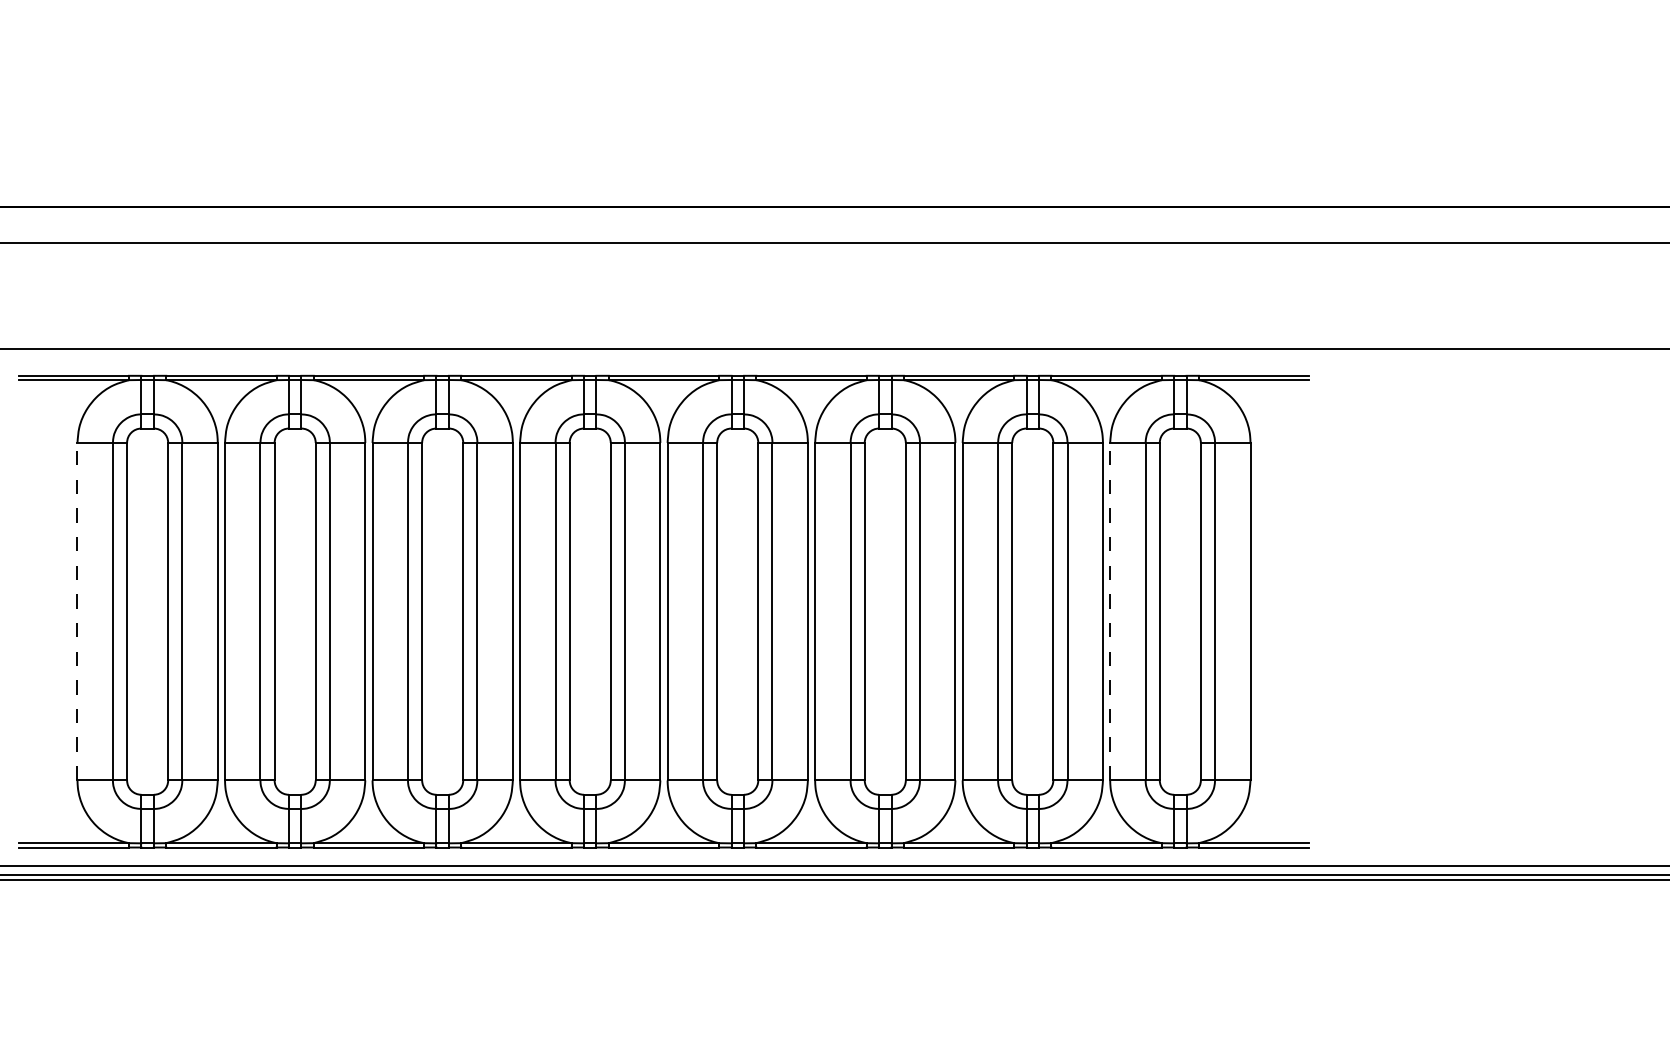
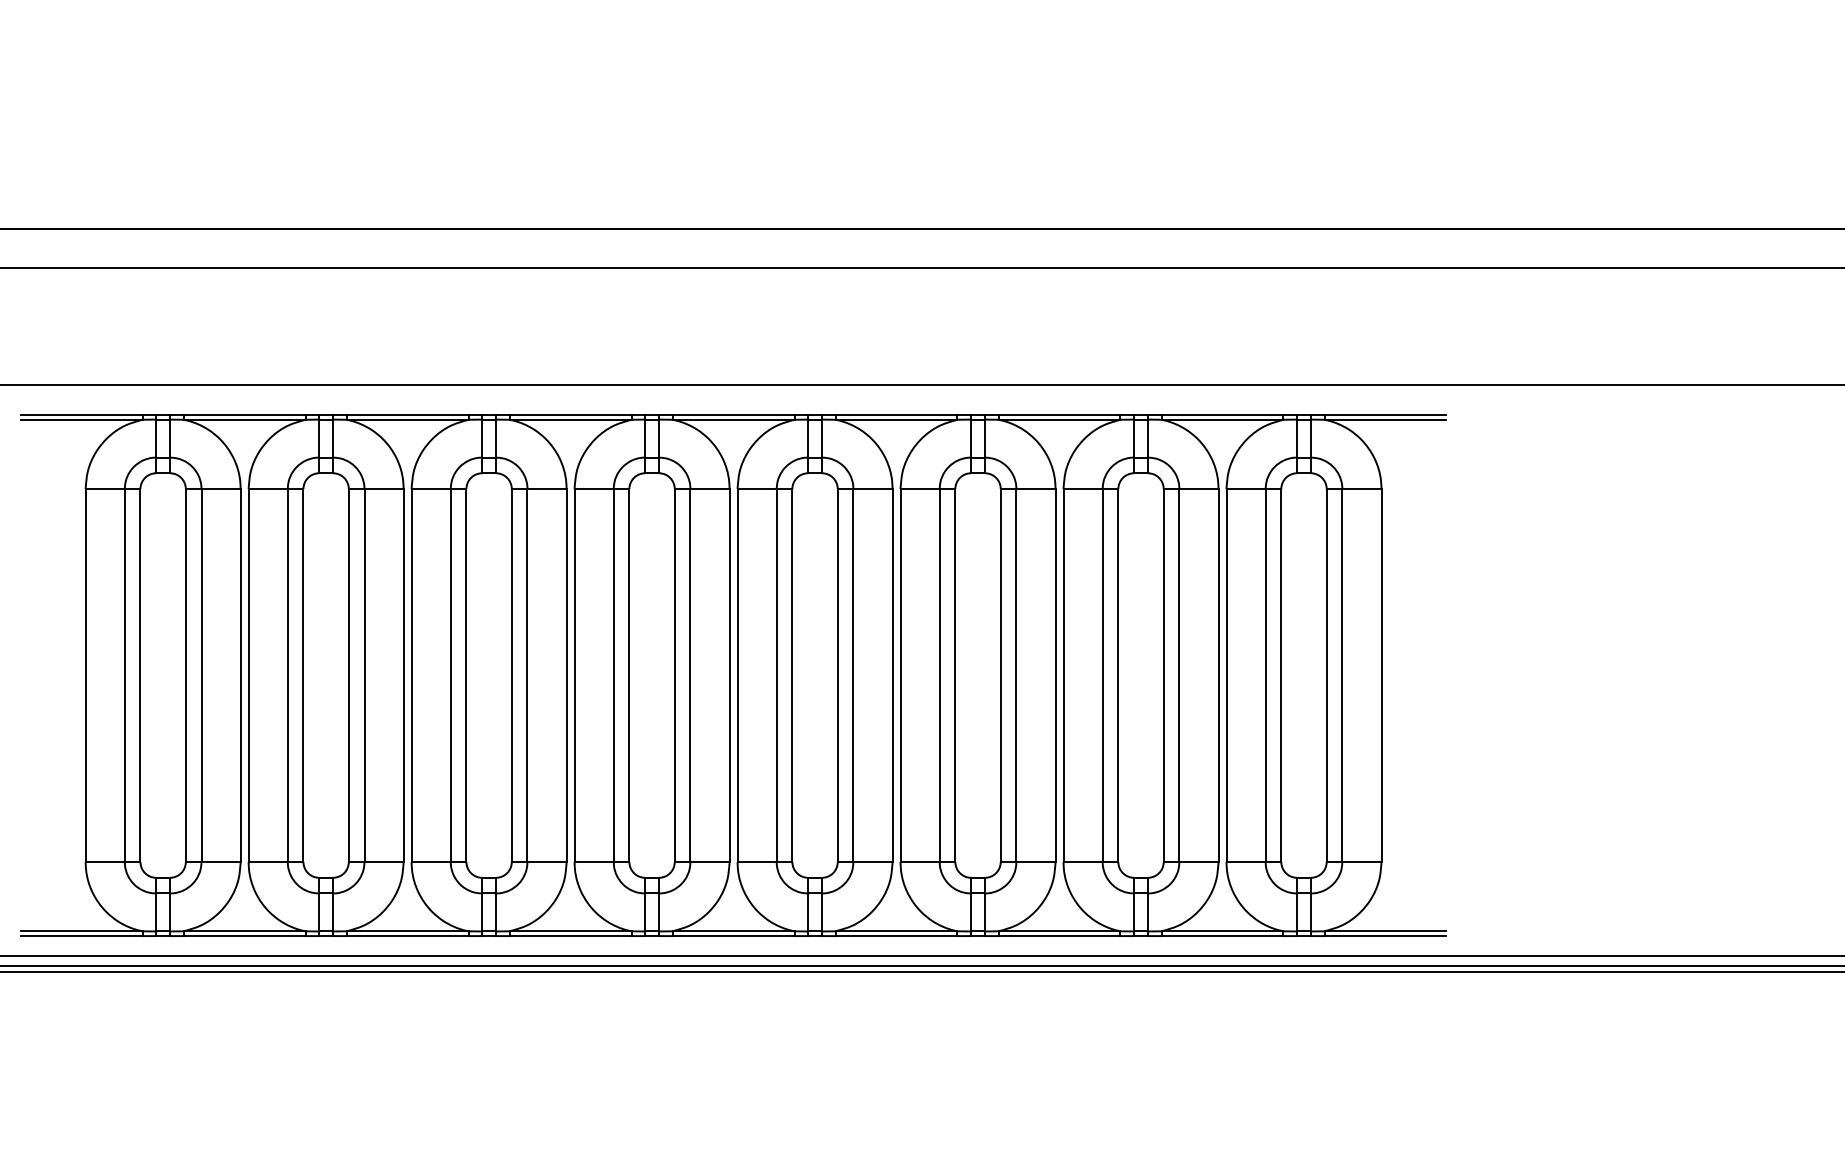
line: (77, 611) -> (85, 675), dashed -> solid
line: (1110, 611) -> (1226, 675), dashed -> solid

